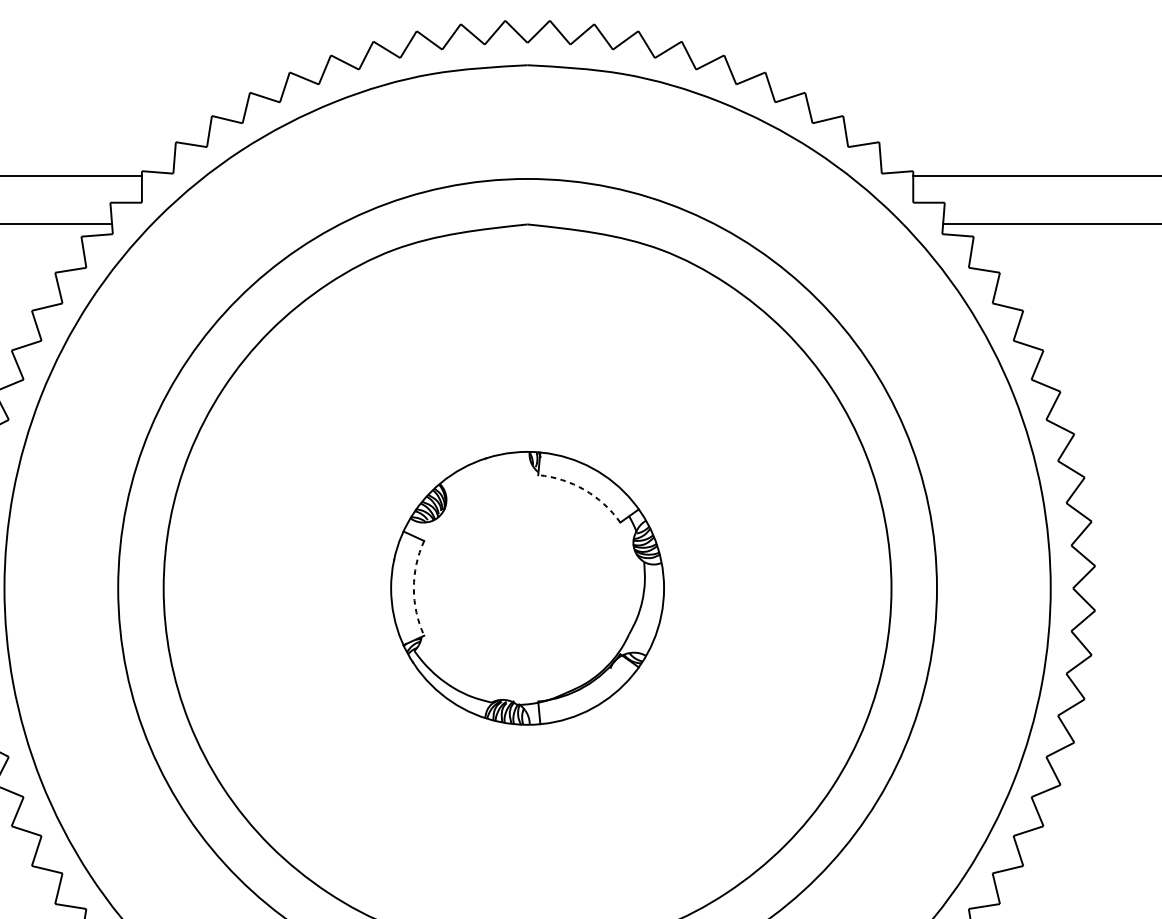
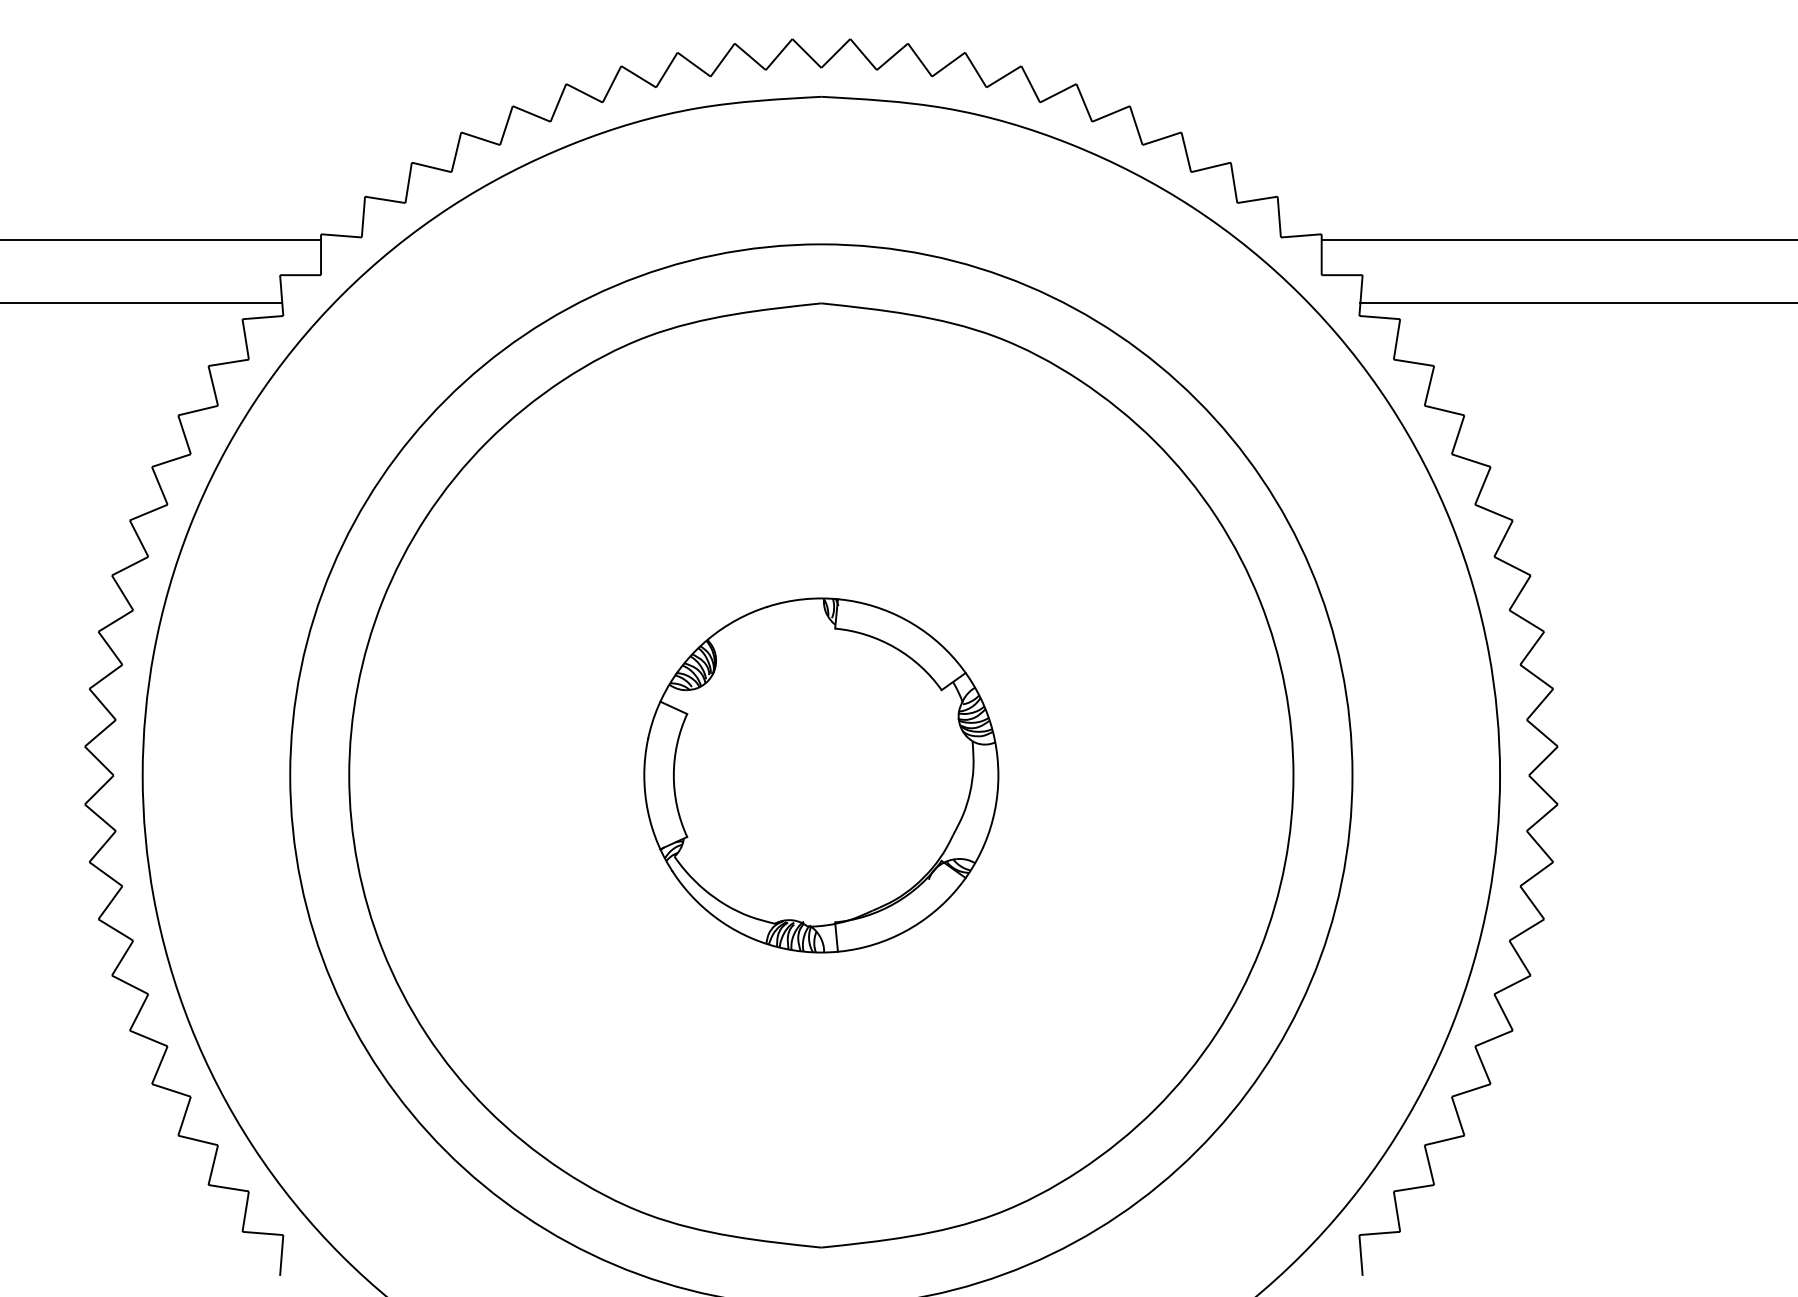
arc: (584, 489) -> (895, 647), dashed -> solid
arc: (413, 588) -> (673, 775), dashed -> solid

